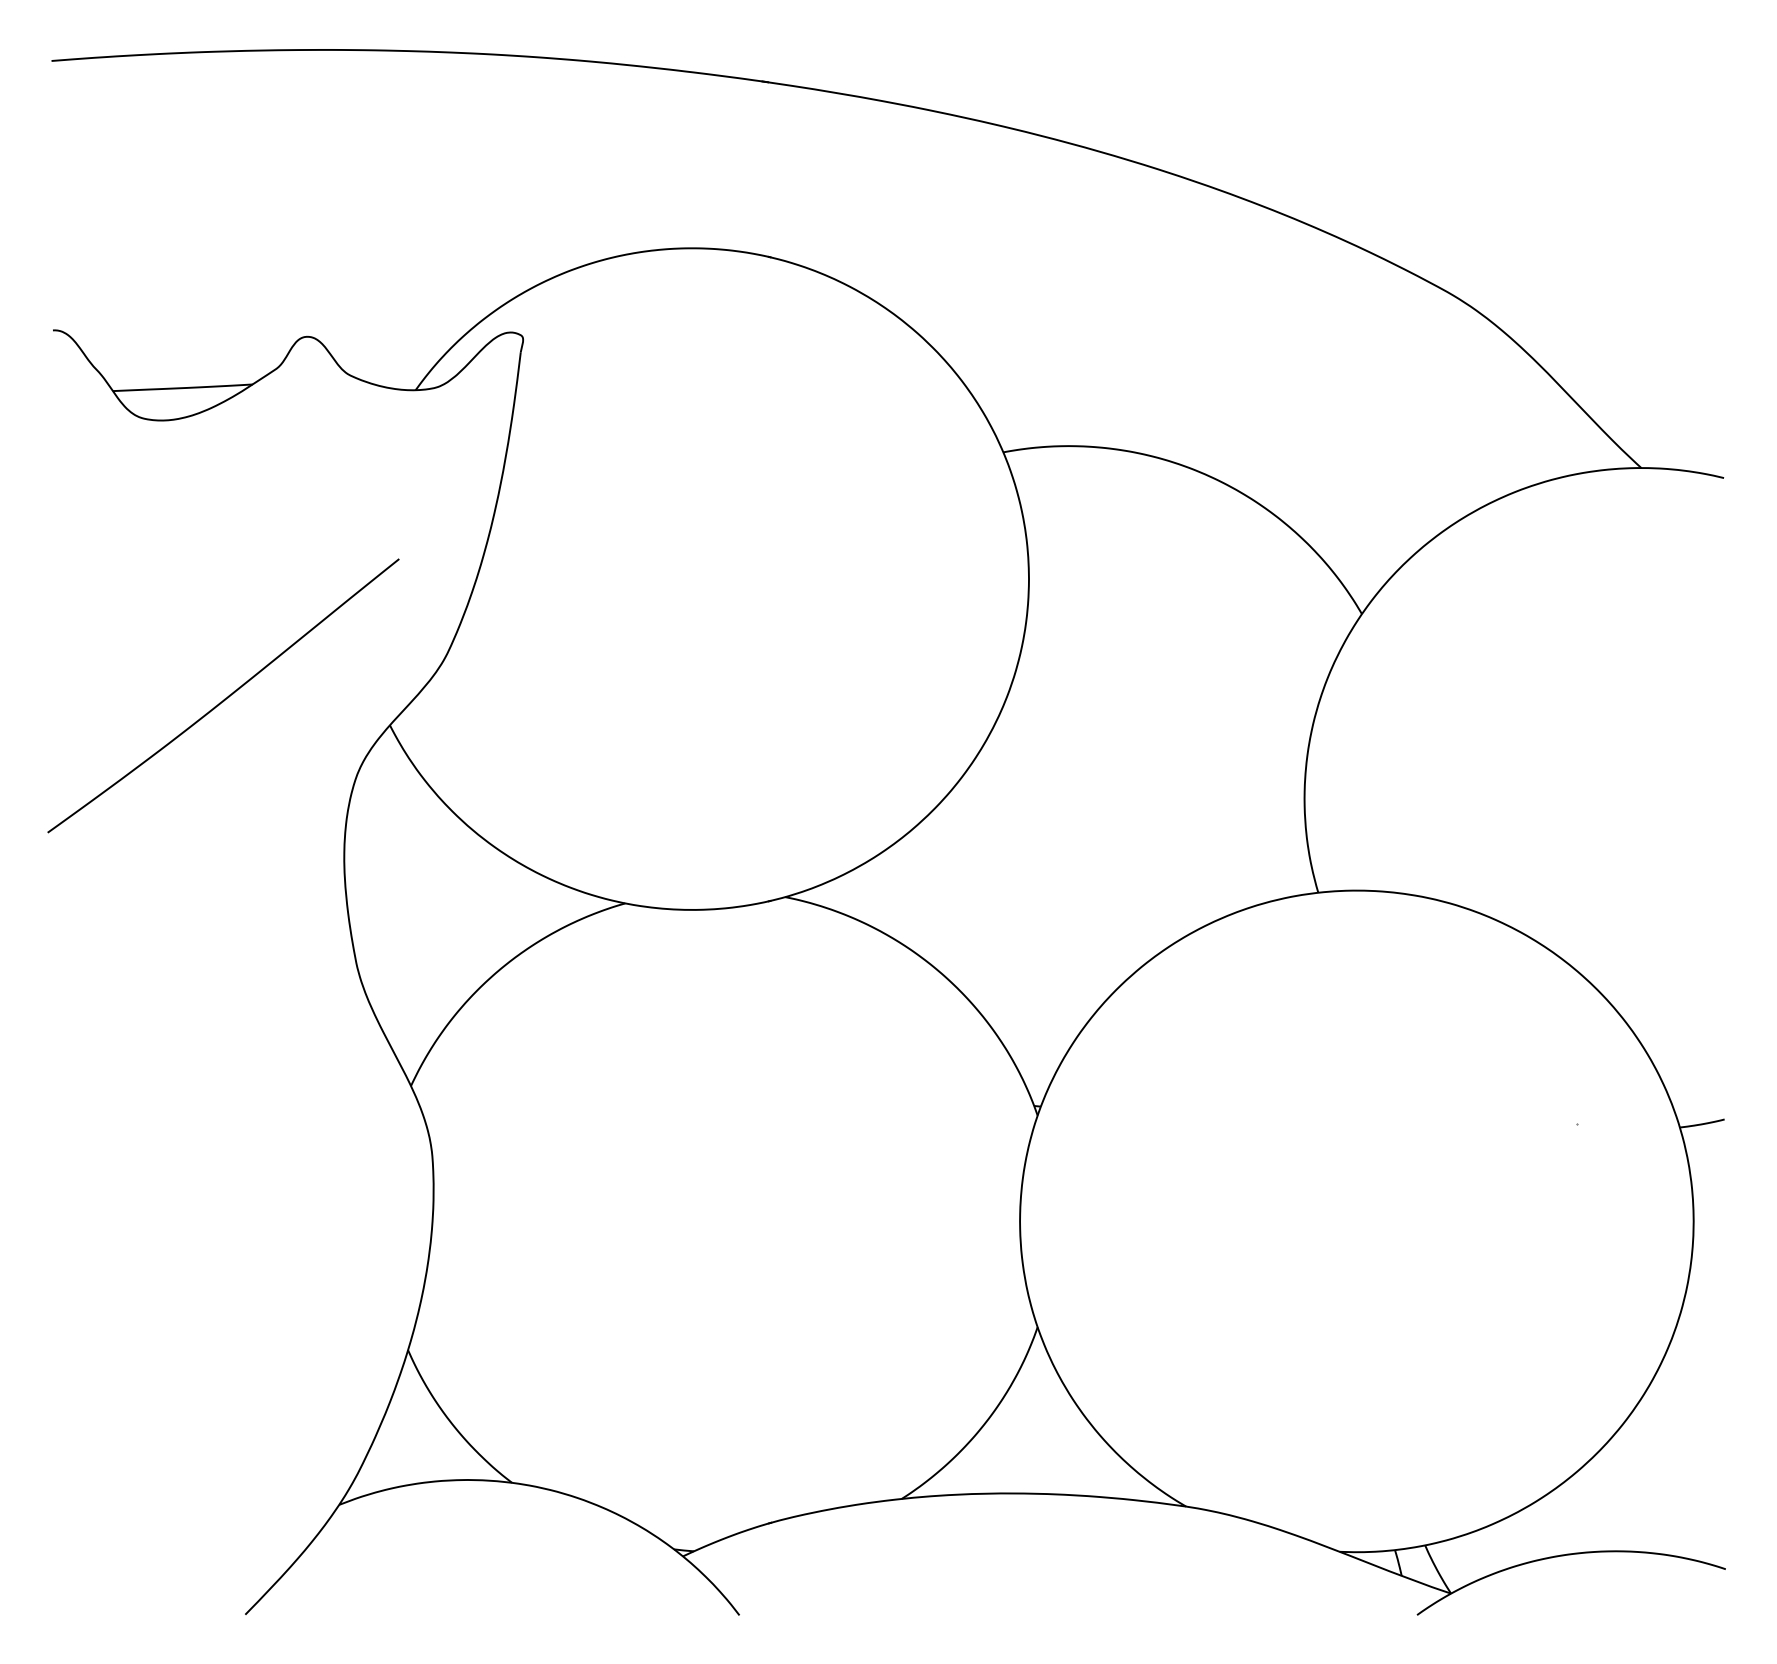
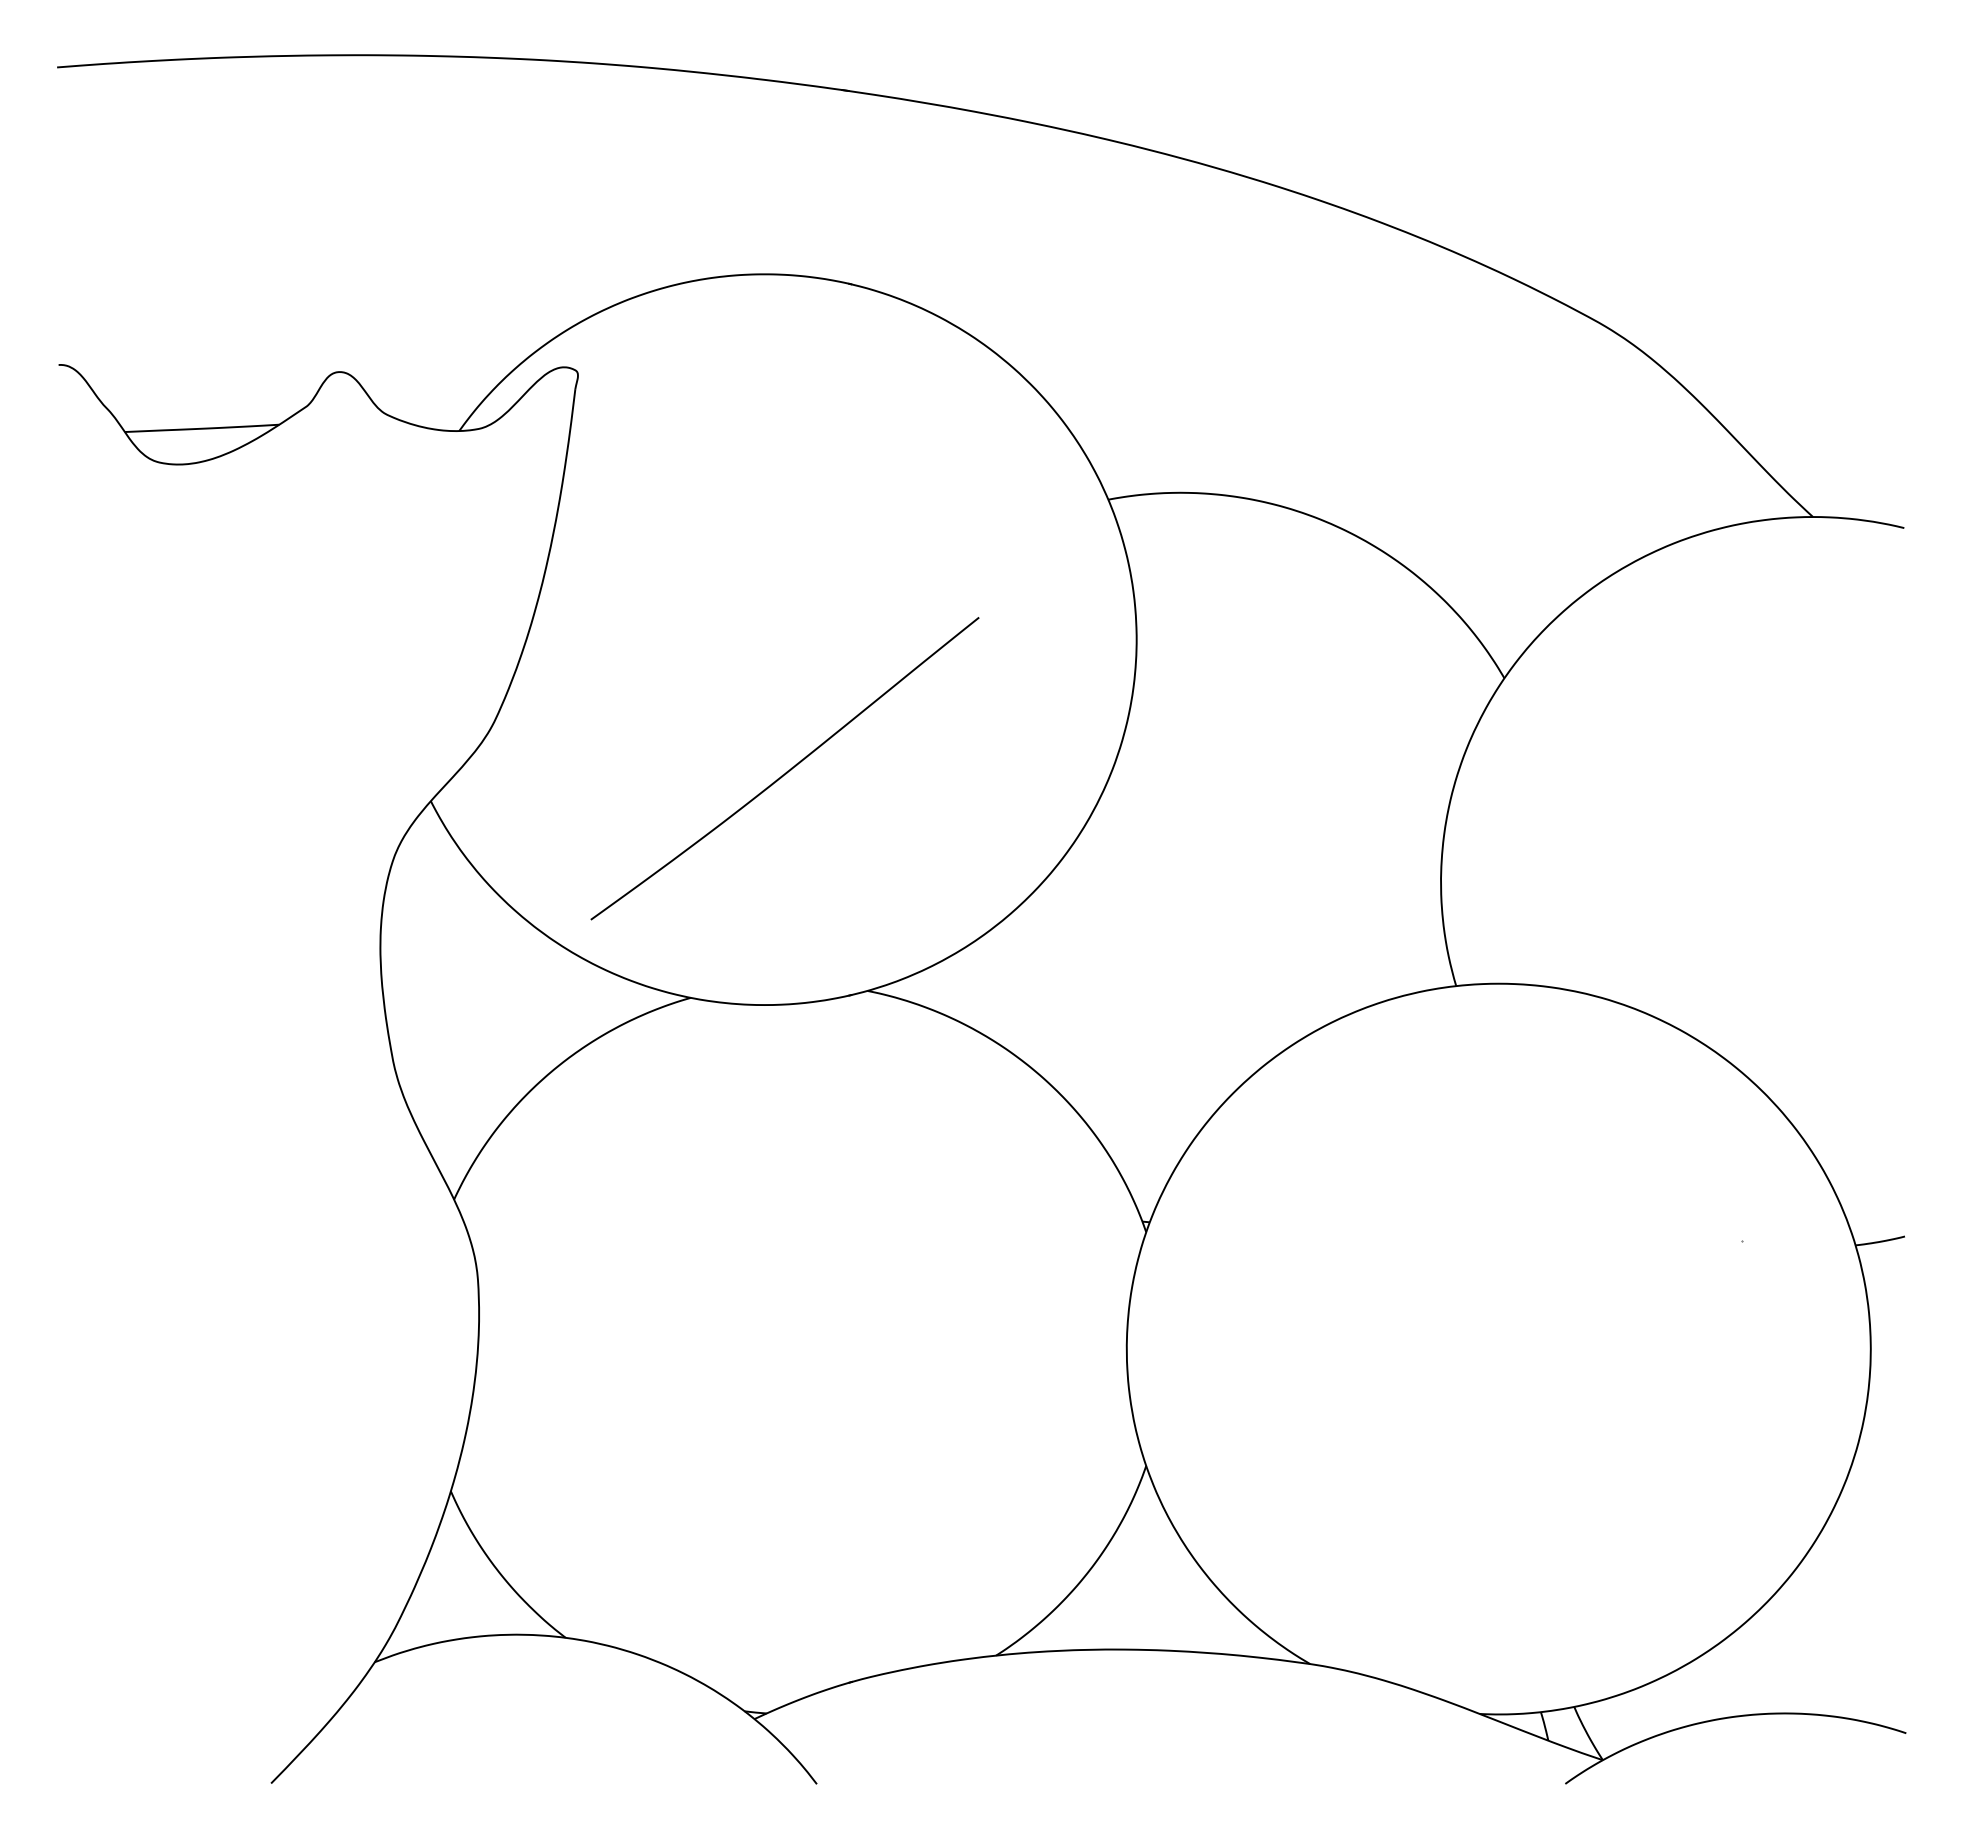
curve: (224, 698) -> (786, 771), moved

